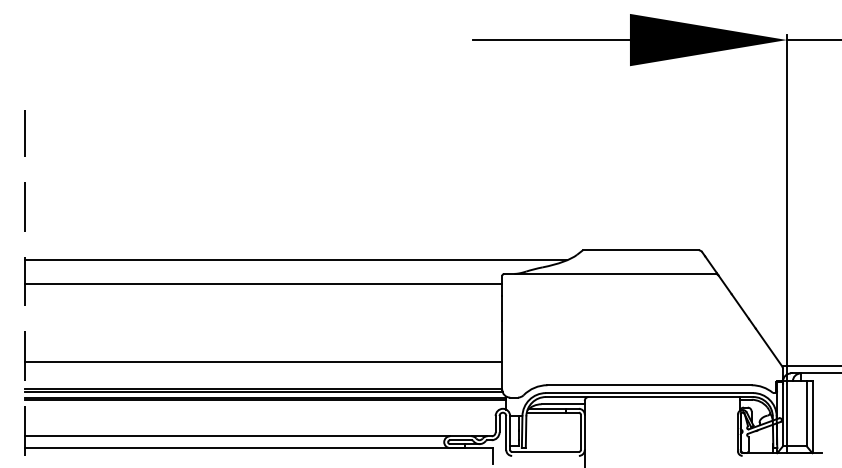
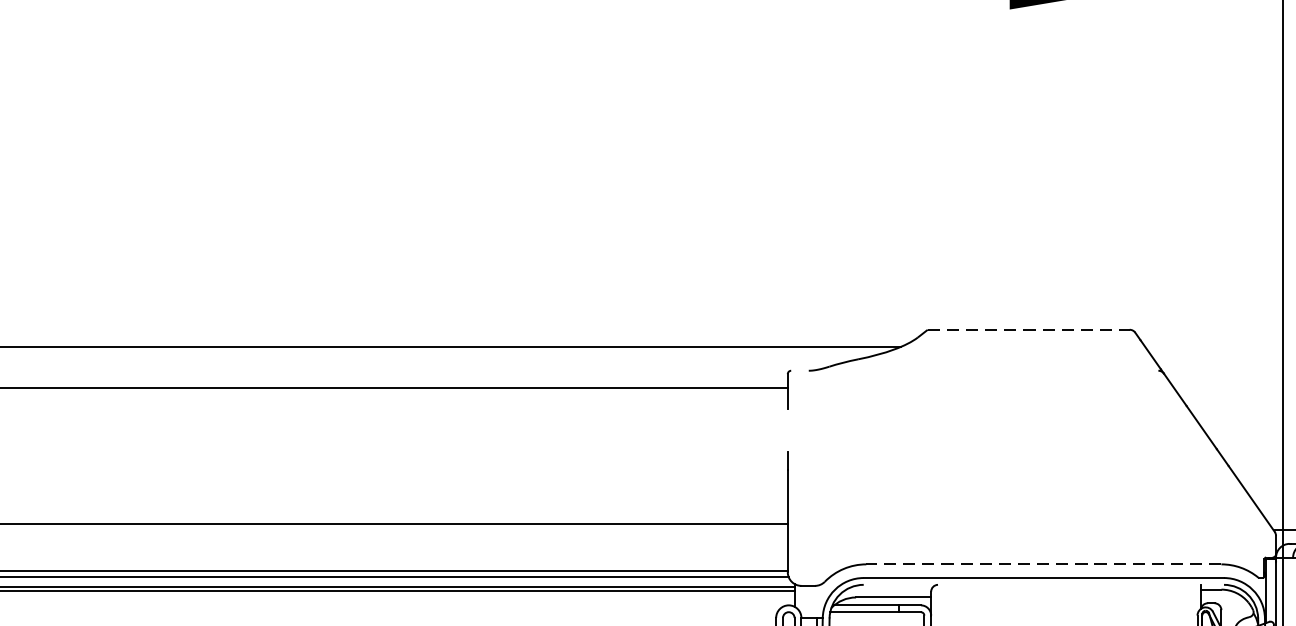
line: (641, 250) -> (1029, 330), solid -> dashed
line: (609, 273) -> (974, 370), removed
line: (502, 307) -> (788, 429), removed
line: (649, 385) -> (1043, 564), solid -> dashed
line: (649, 397) -> (1043, 585), removed

